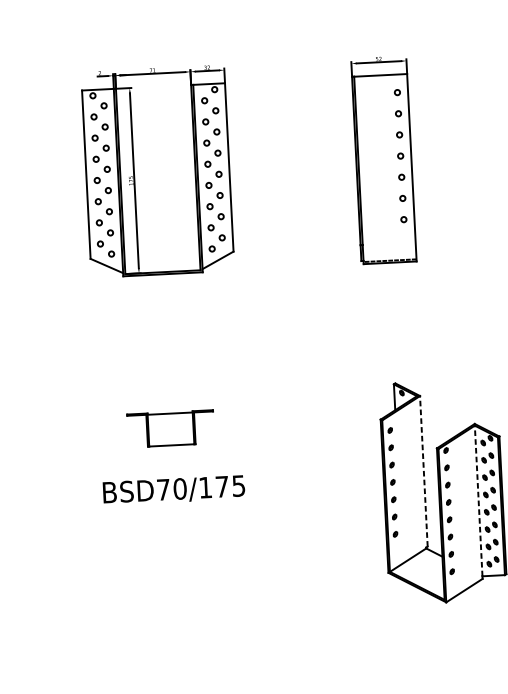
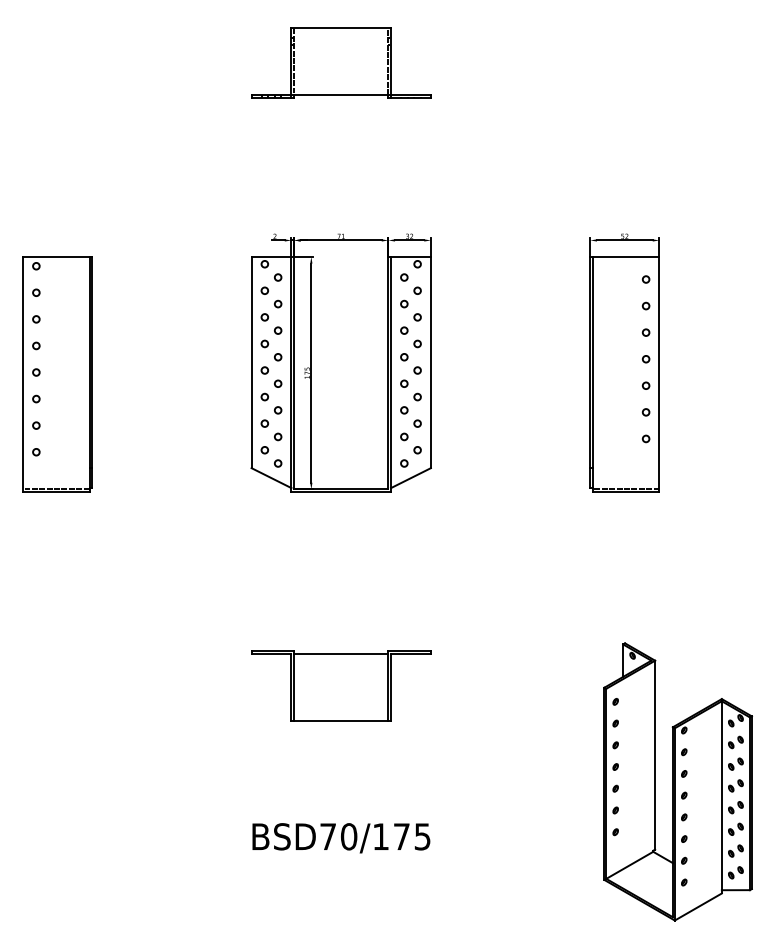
part: (171, 428) -> (341, 685), size x1.67
line: (424, 470) -> (655, 754), dashed -> solid
text: (174, 490) -> (341, 838), moved
line: (478, 500) -> (721, 795), dashed -> solid

